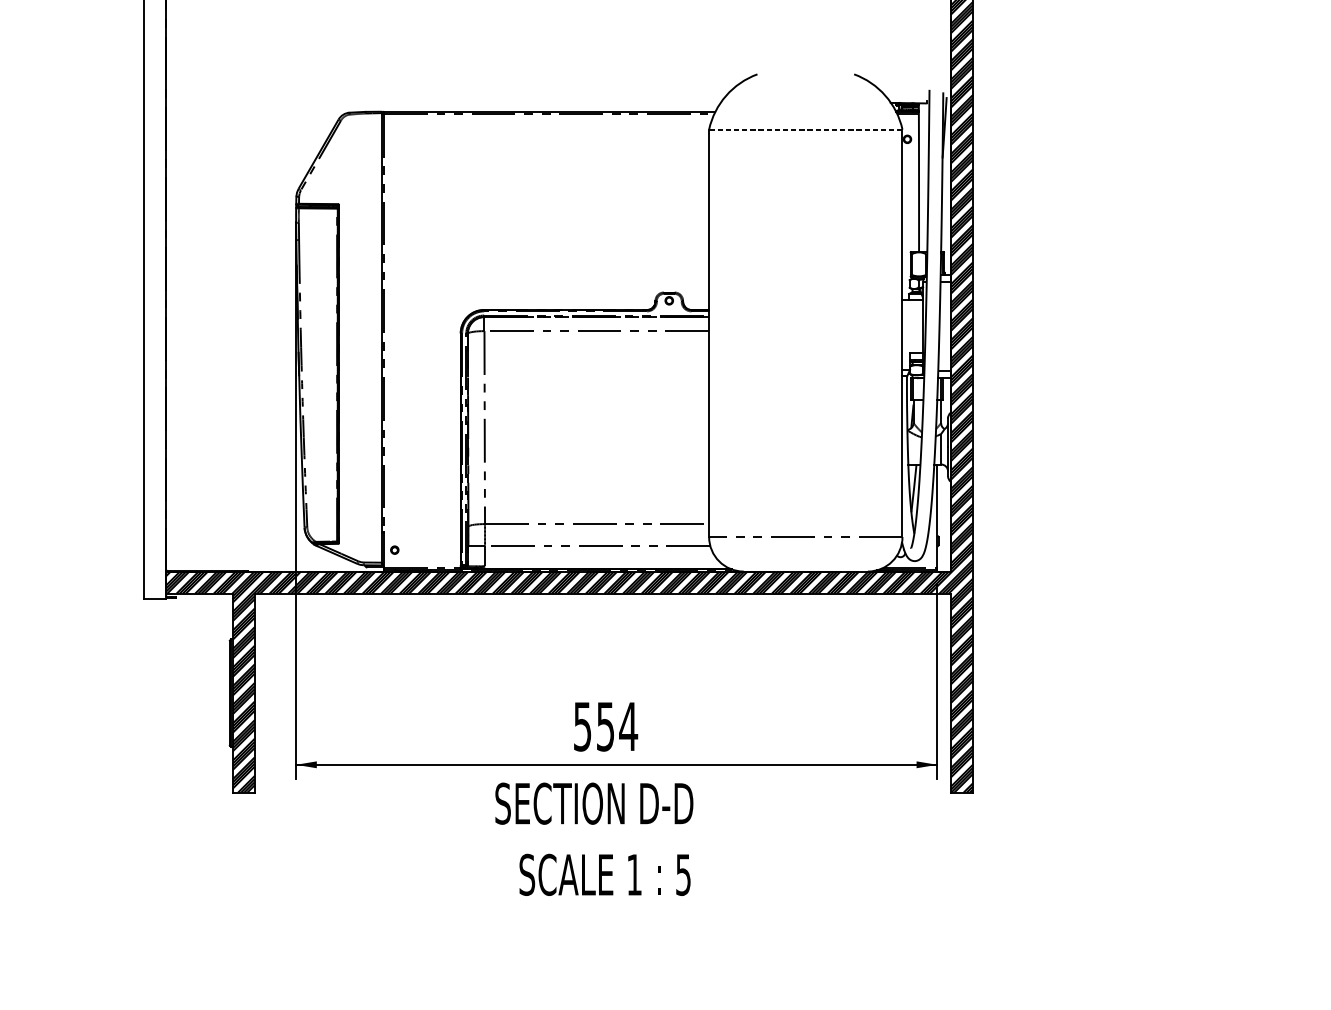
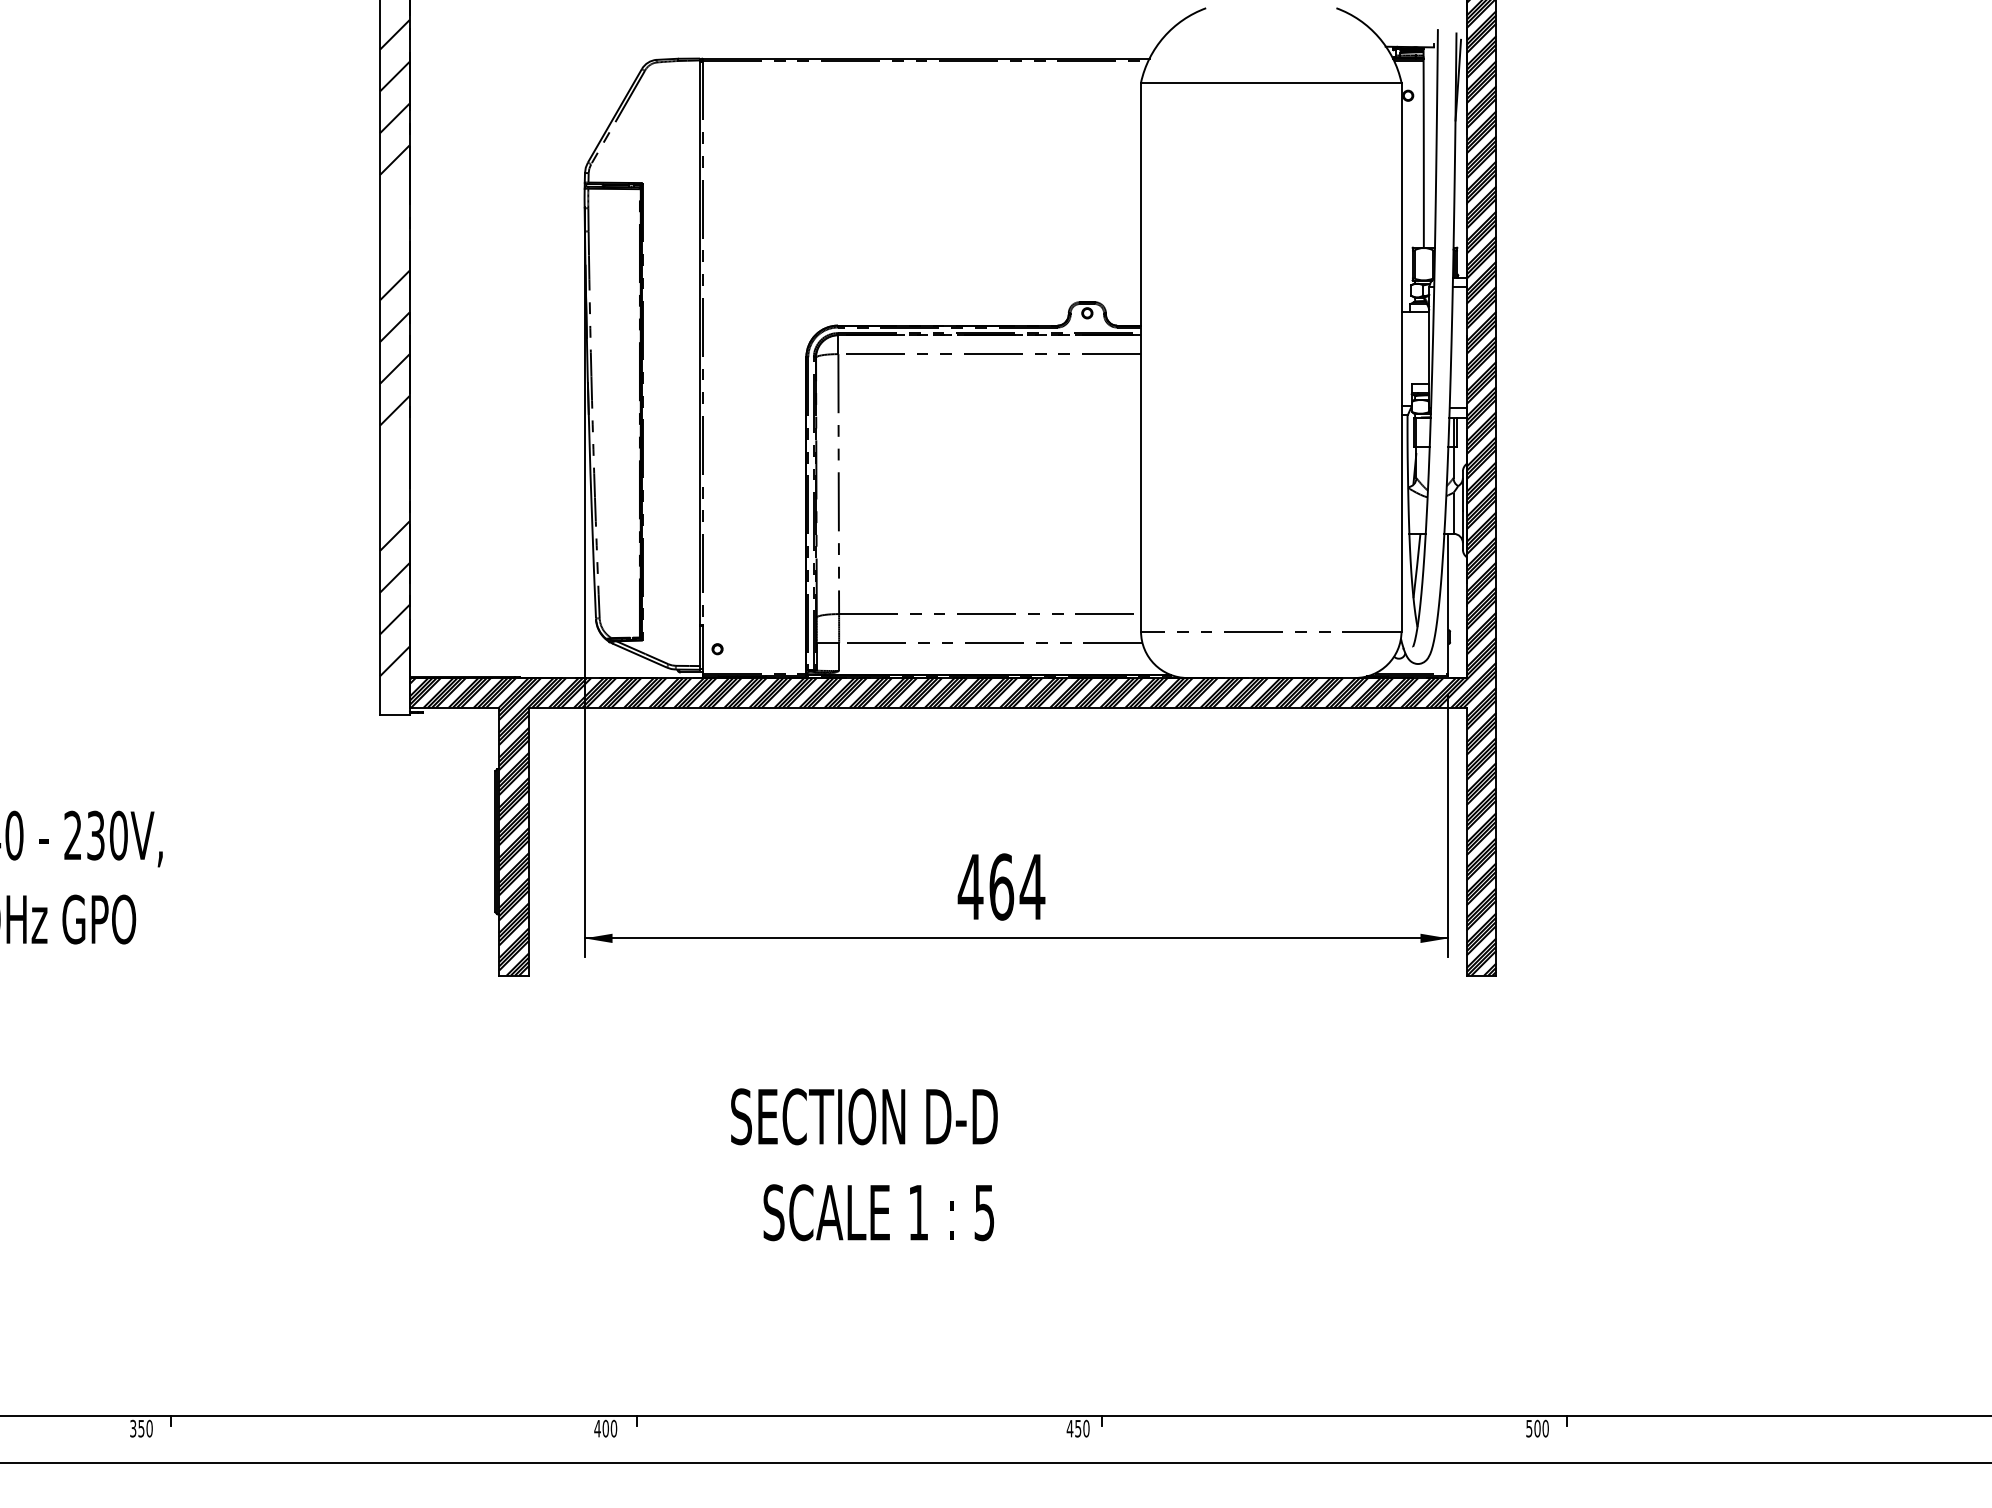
line: (805, 129) -> (1270, 82), dashed -> solid
hatch: (154, 326) -> (394, 347), added
text: (593, 726) -> (985, 886), 554 -> 464
text: (594, 839) -> (864, 1164), moved

